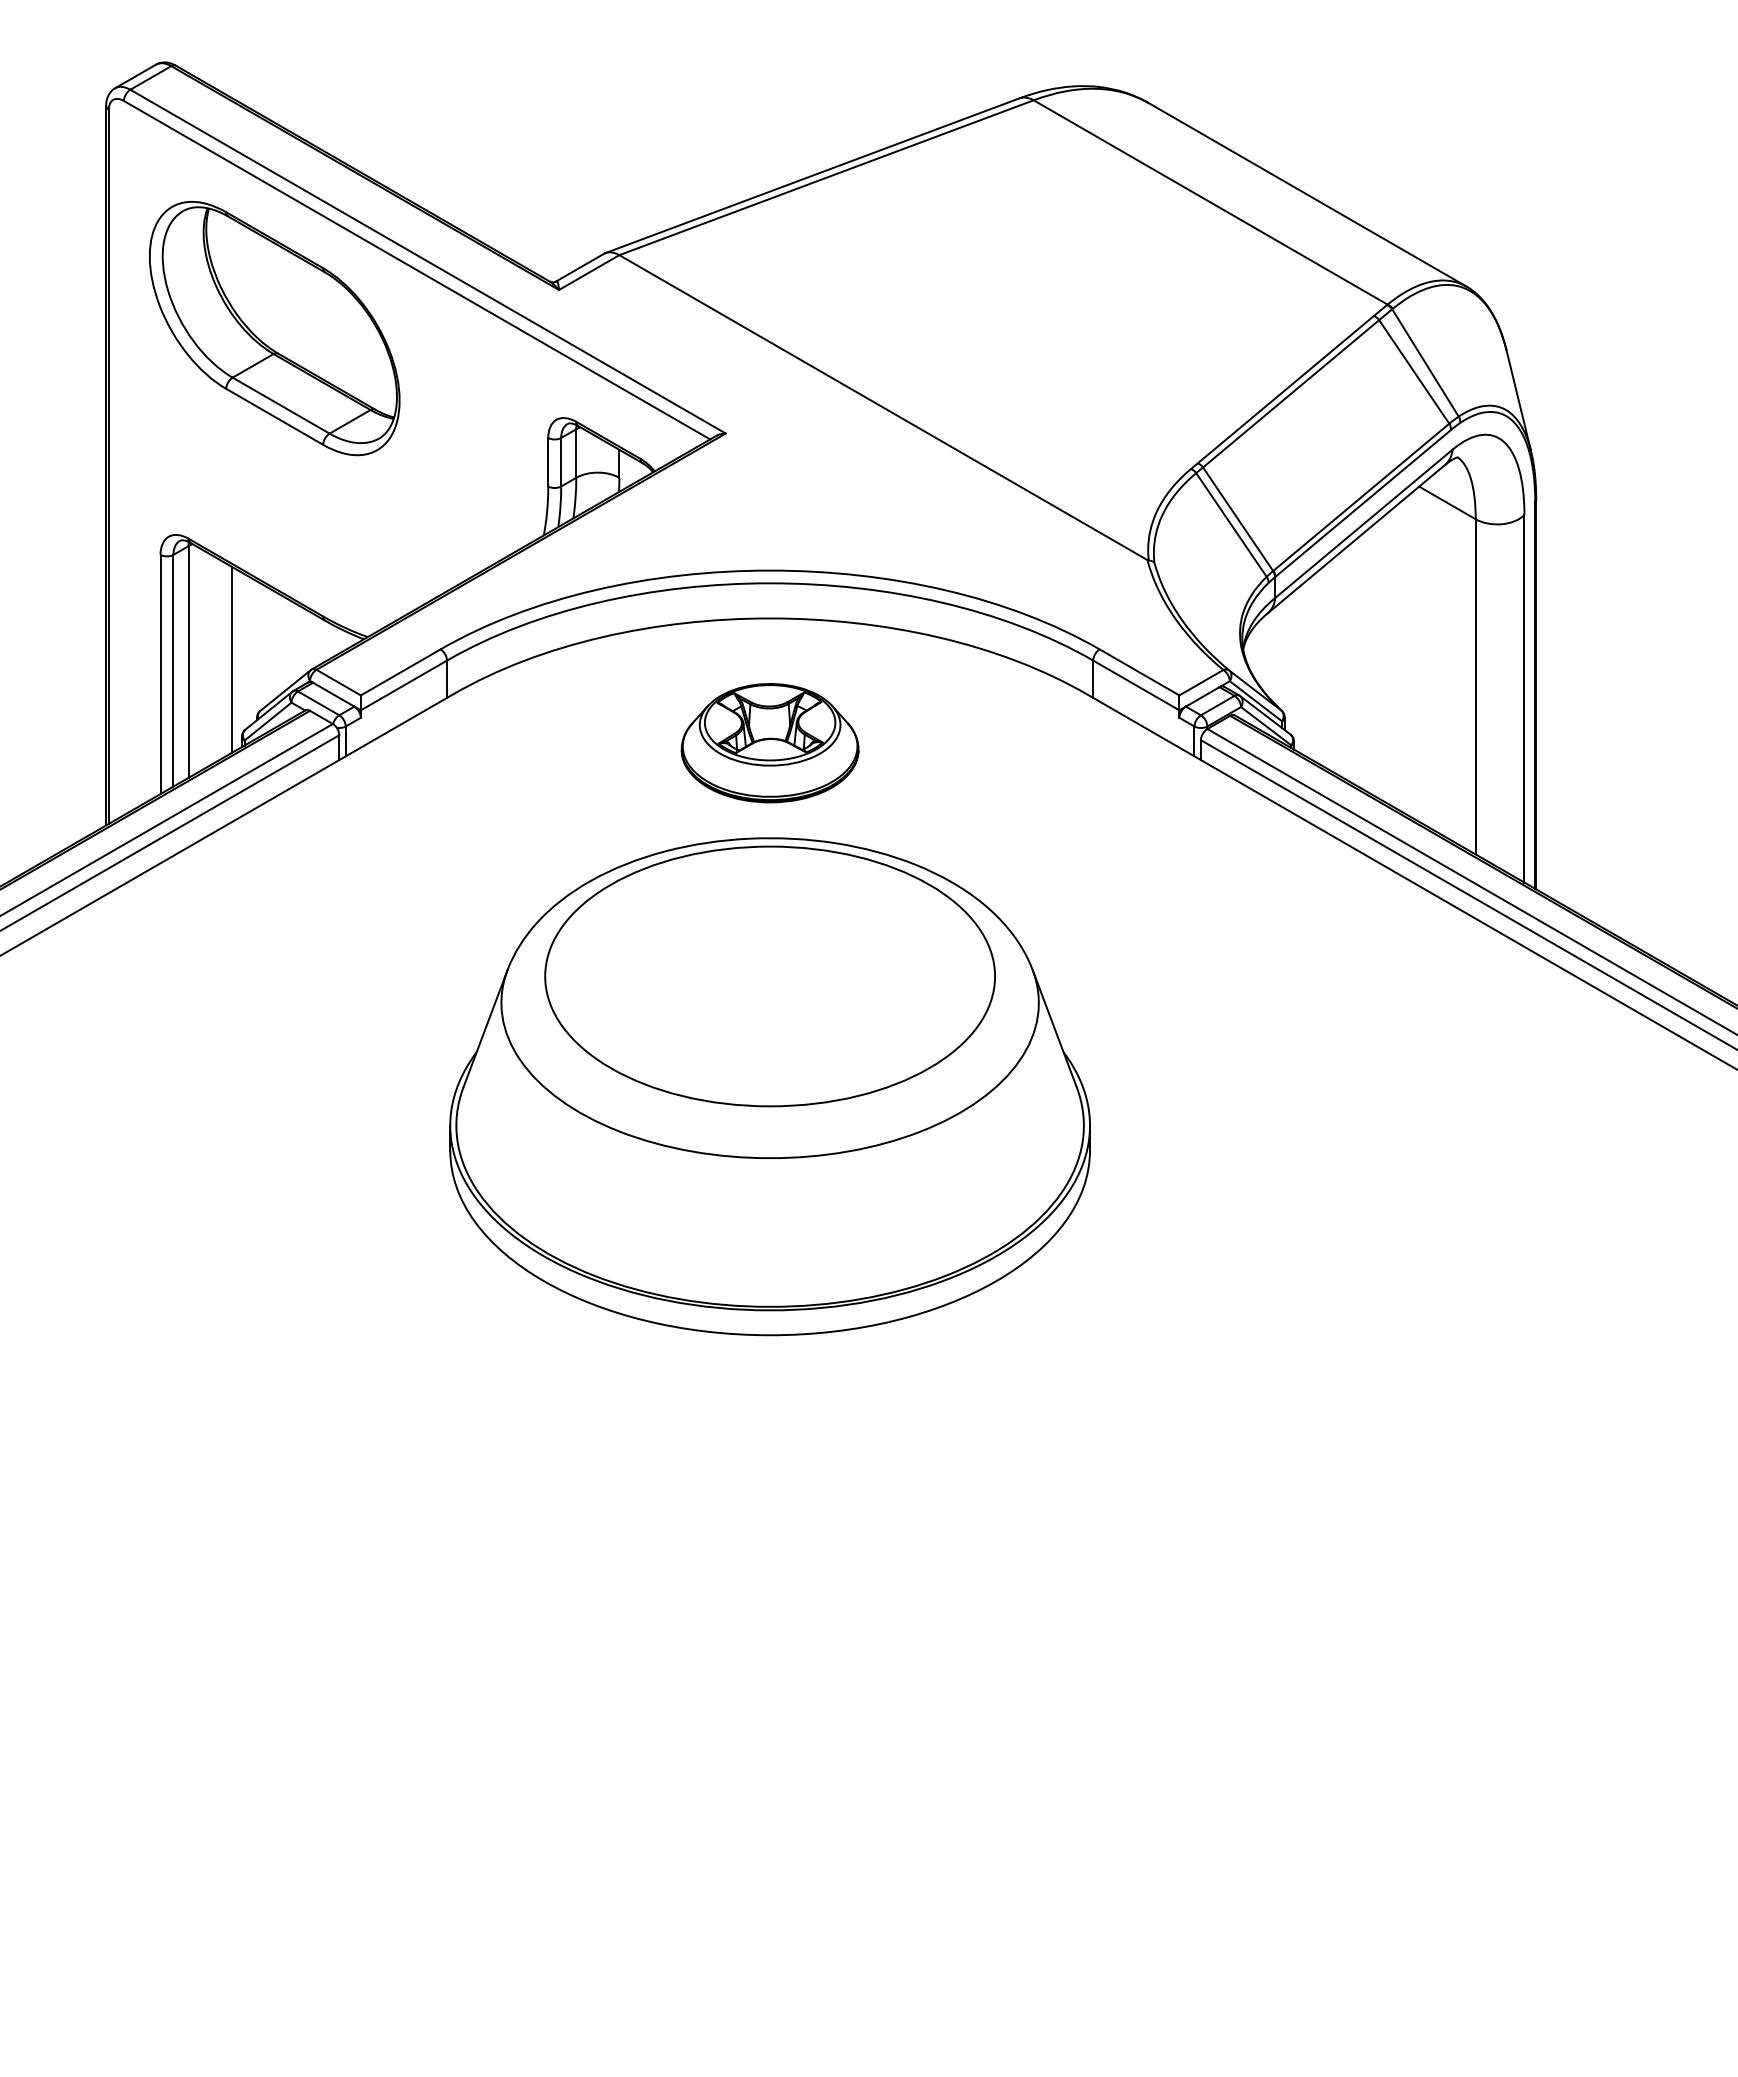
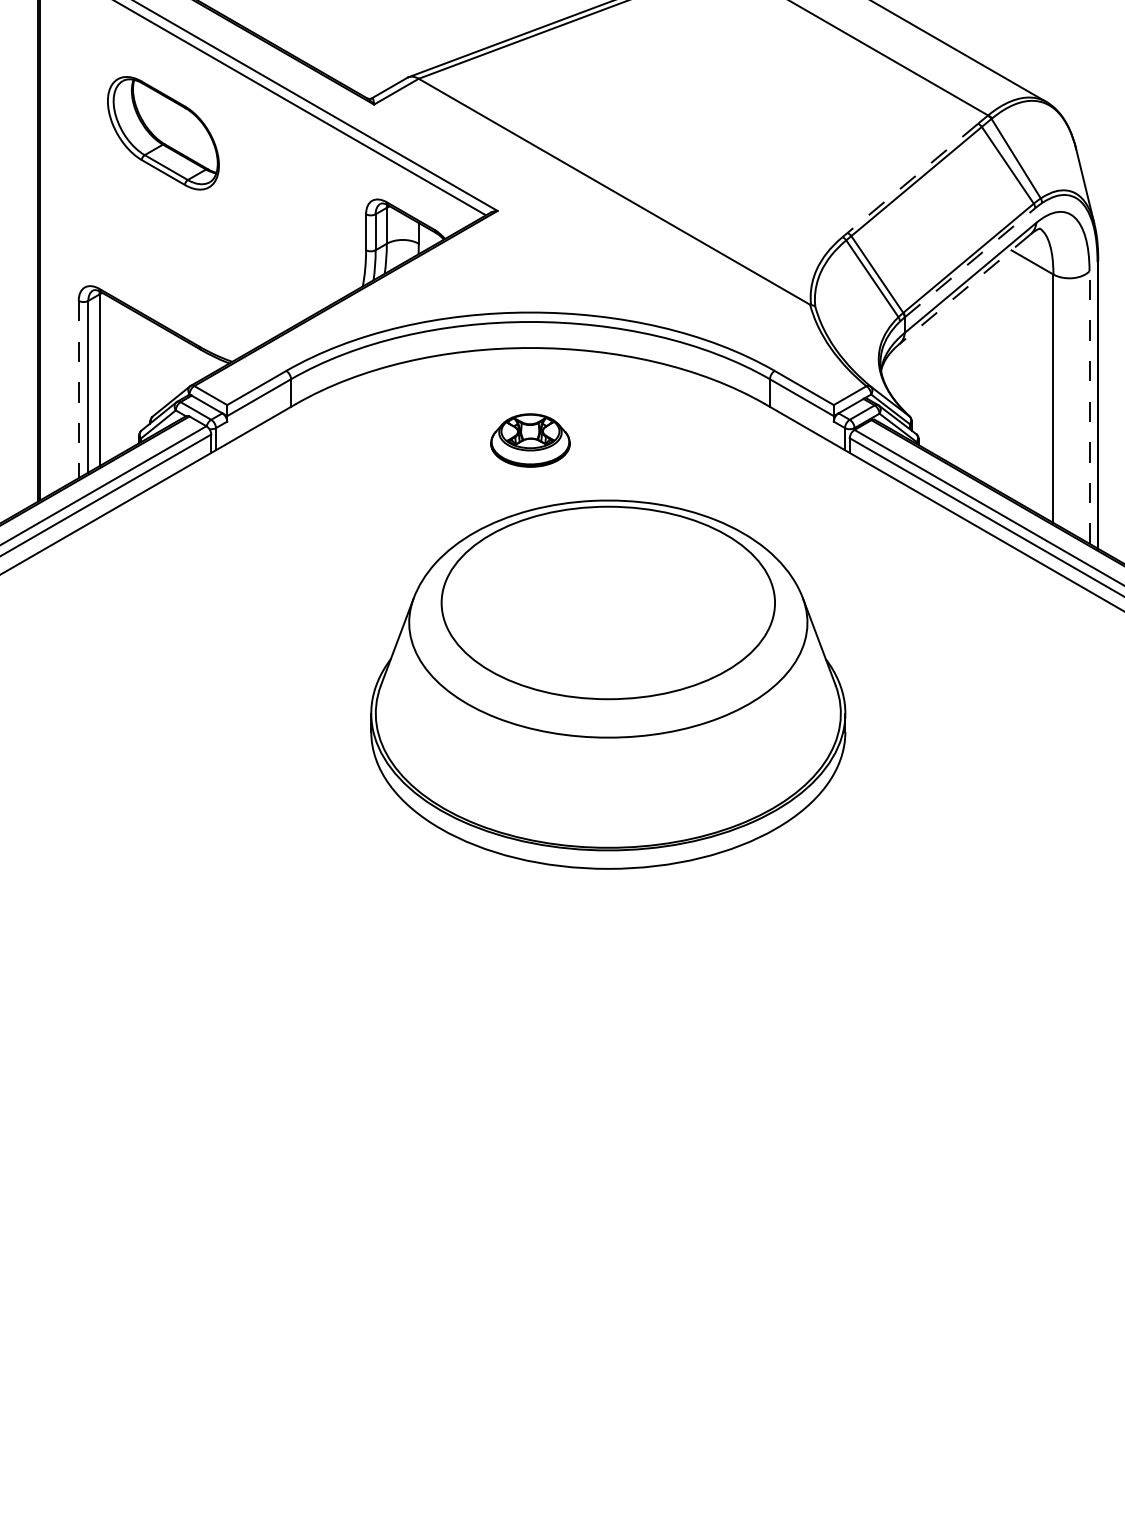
part: (274, 328) -> (163, 133), size x0.6
line: (1285, 389) -> (912, 178), solid -> dashed
line: (1363, 503) -> (970, 262), solid -> dashed
line: (1356, 539) -> (965, 289), solid -> dashed
line: (231, 659) -> (131, 378), removed
line: (160, 674) -> (78, 389), solid -> dashed
line: (1524, 698) -> (1089, 407), solid -> dashed
part: (769, 743) -> (530, 440), size x0.6
part: (769, 1086) -> (607, 684), moved

